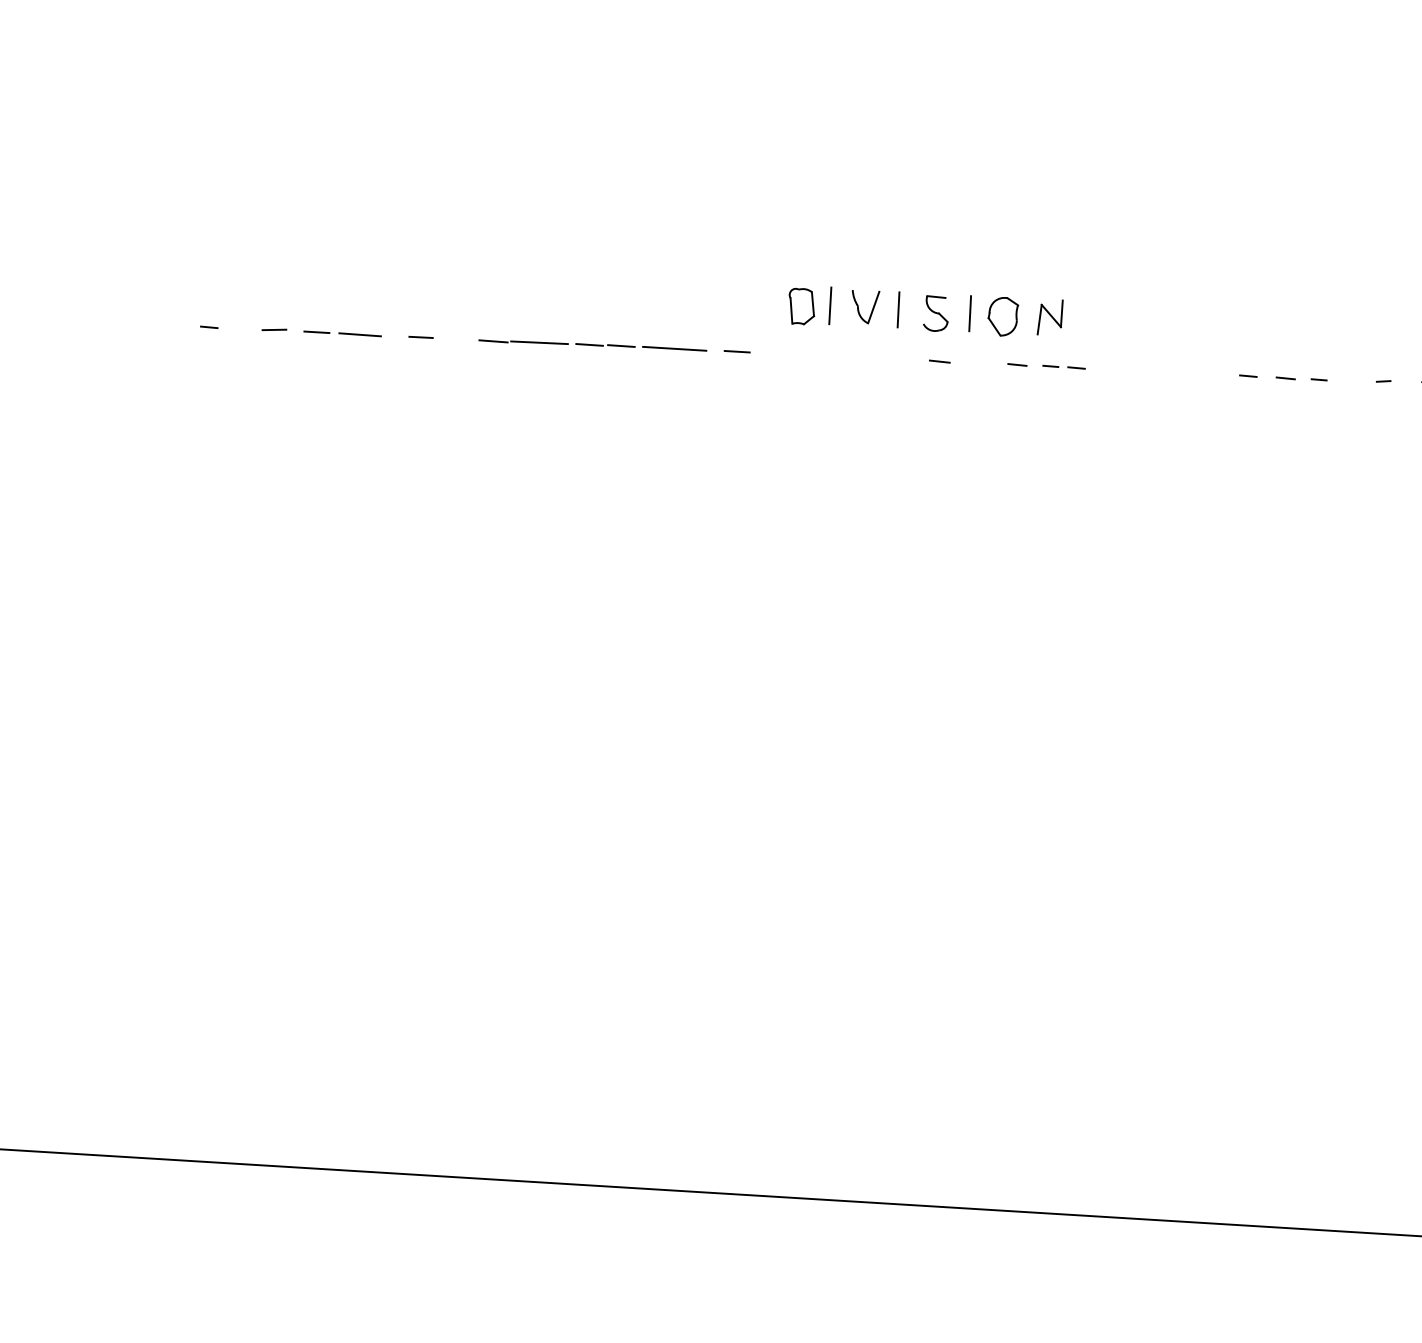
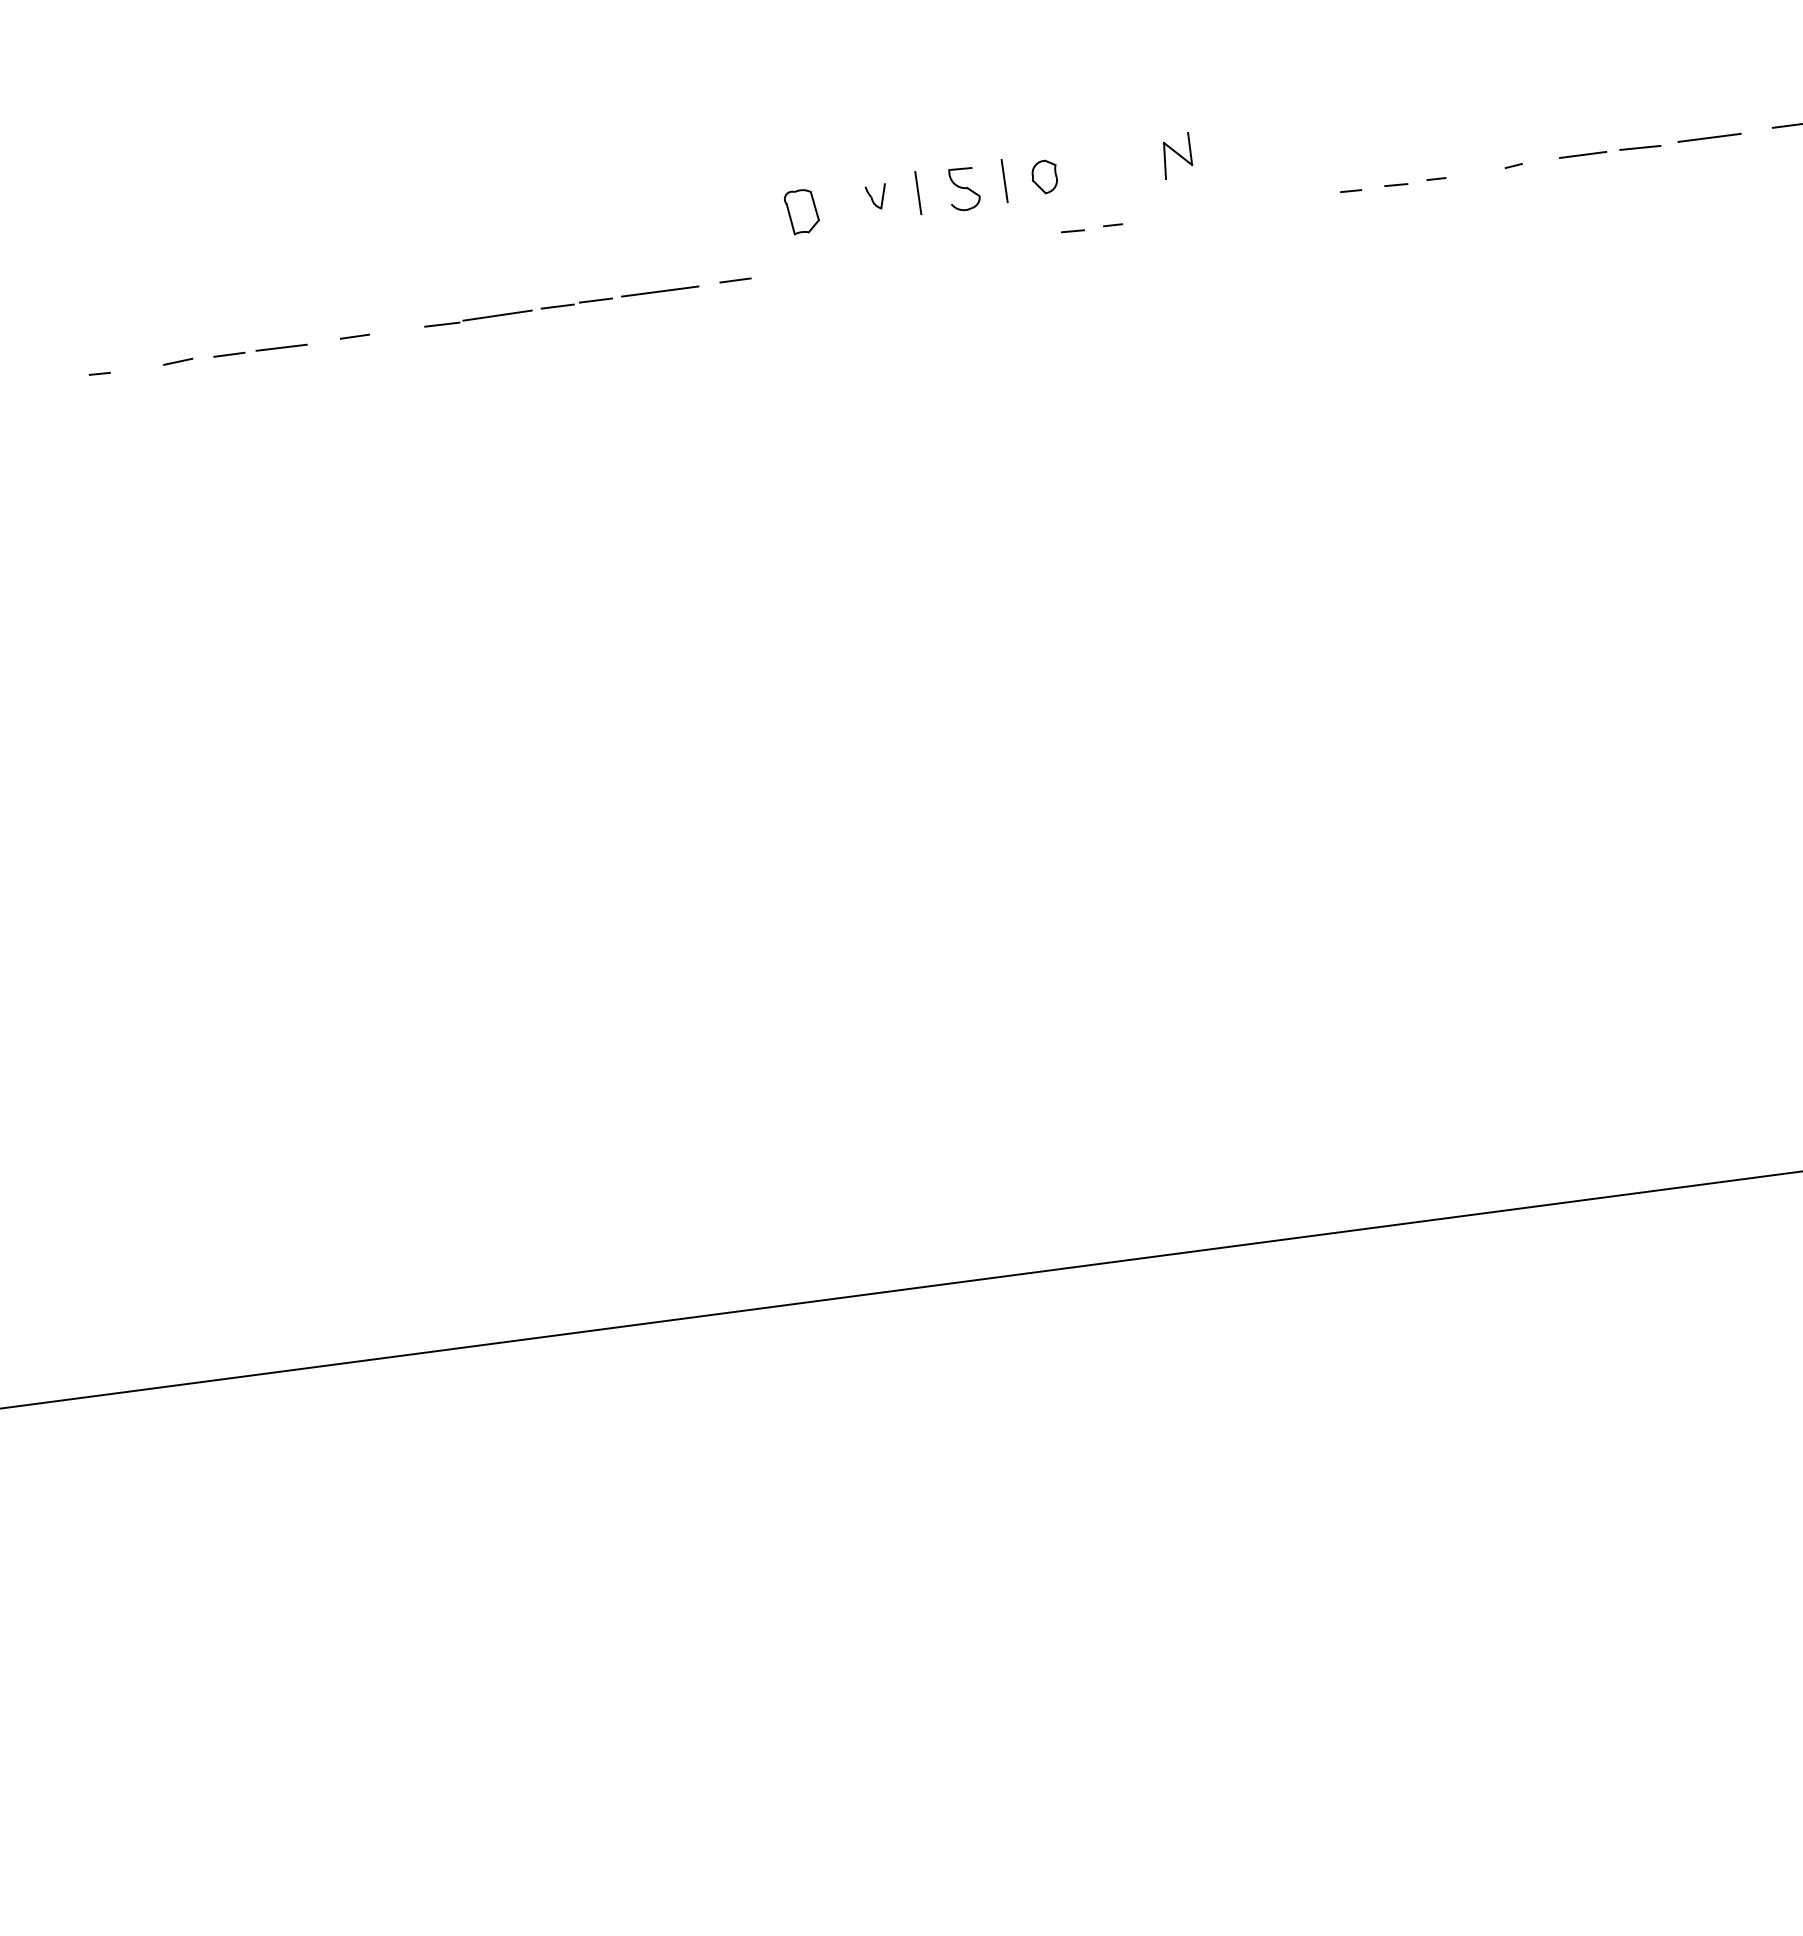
part: (863, 305) -> (875, 196), size x0.6
line: (829, 306) -> (835, 204), removed
part: (1003, 316) -> (1044, 176), size x0.7
part: (1051, 317) -> (1178, 155), moved
line: (939, 361) -> (979, 245), removed
line: (1076, 368) -> (1144, 221), removed

